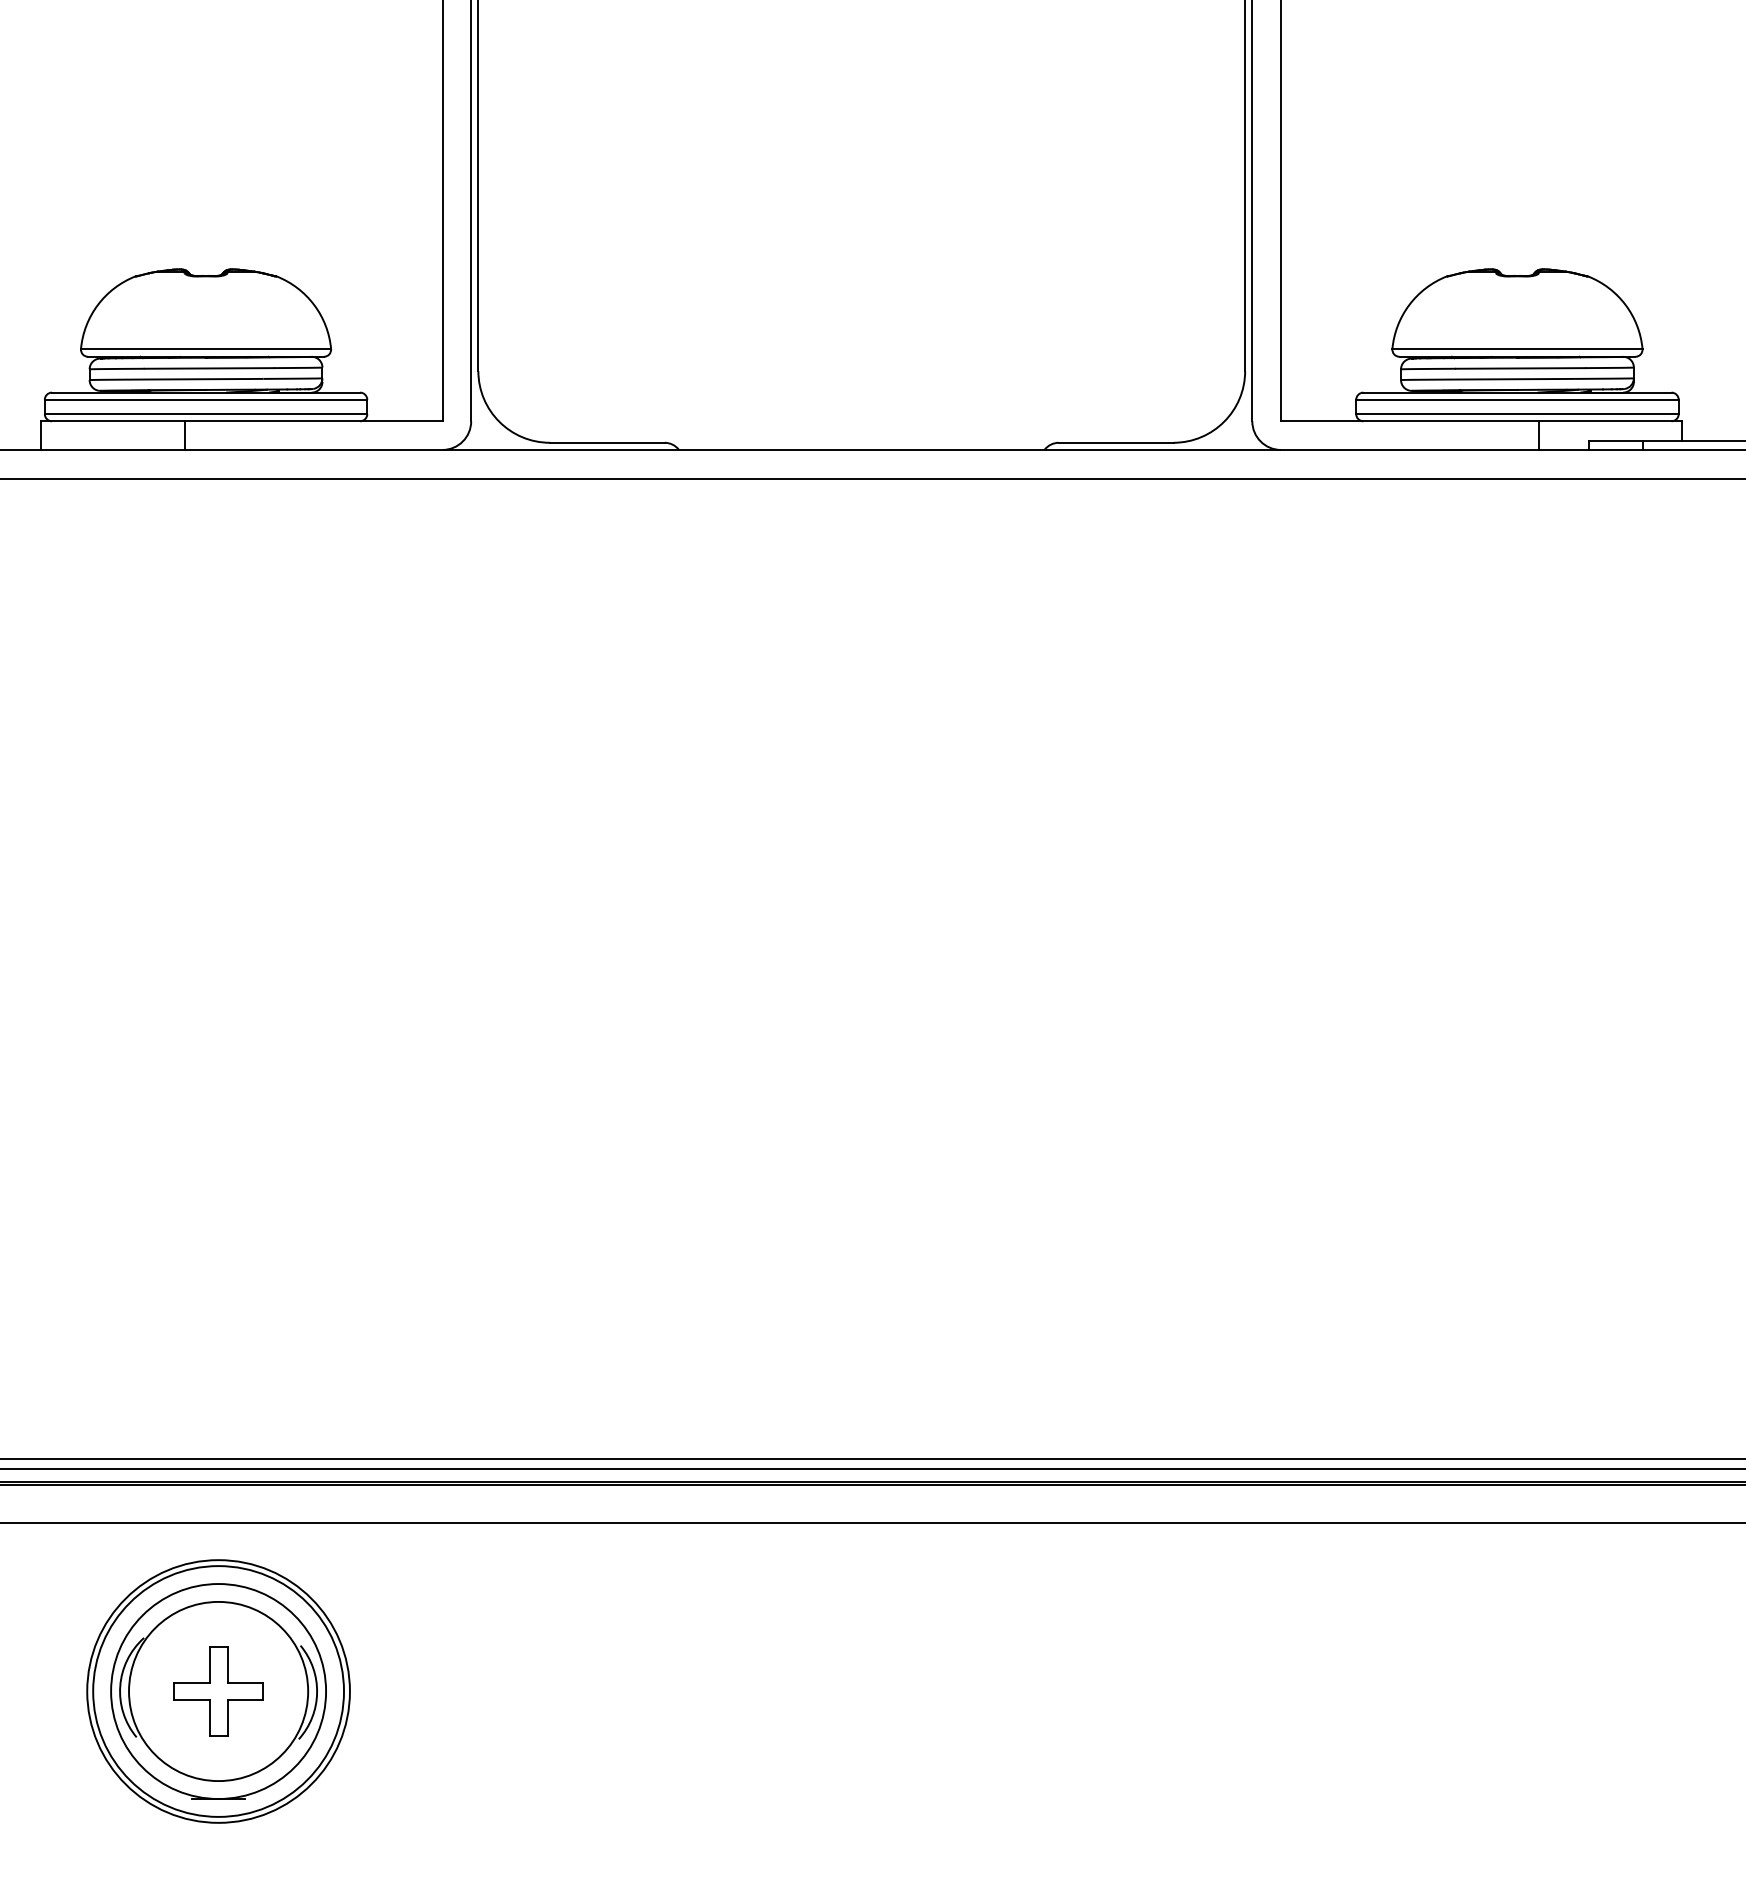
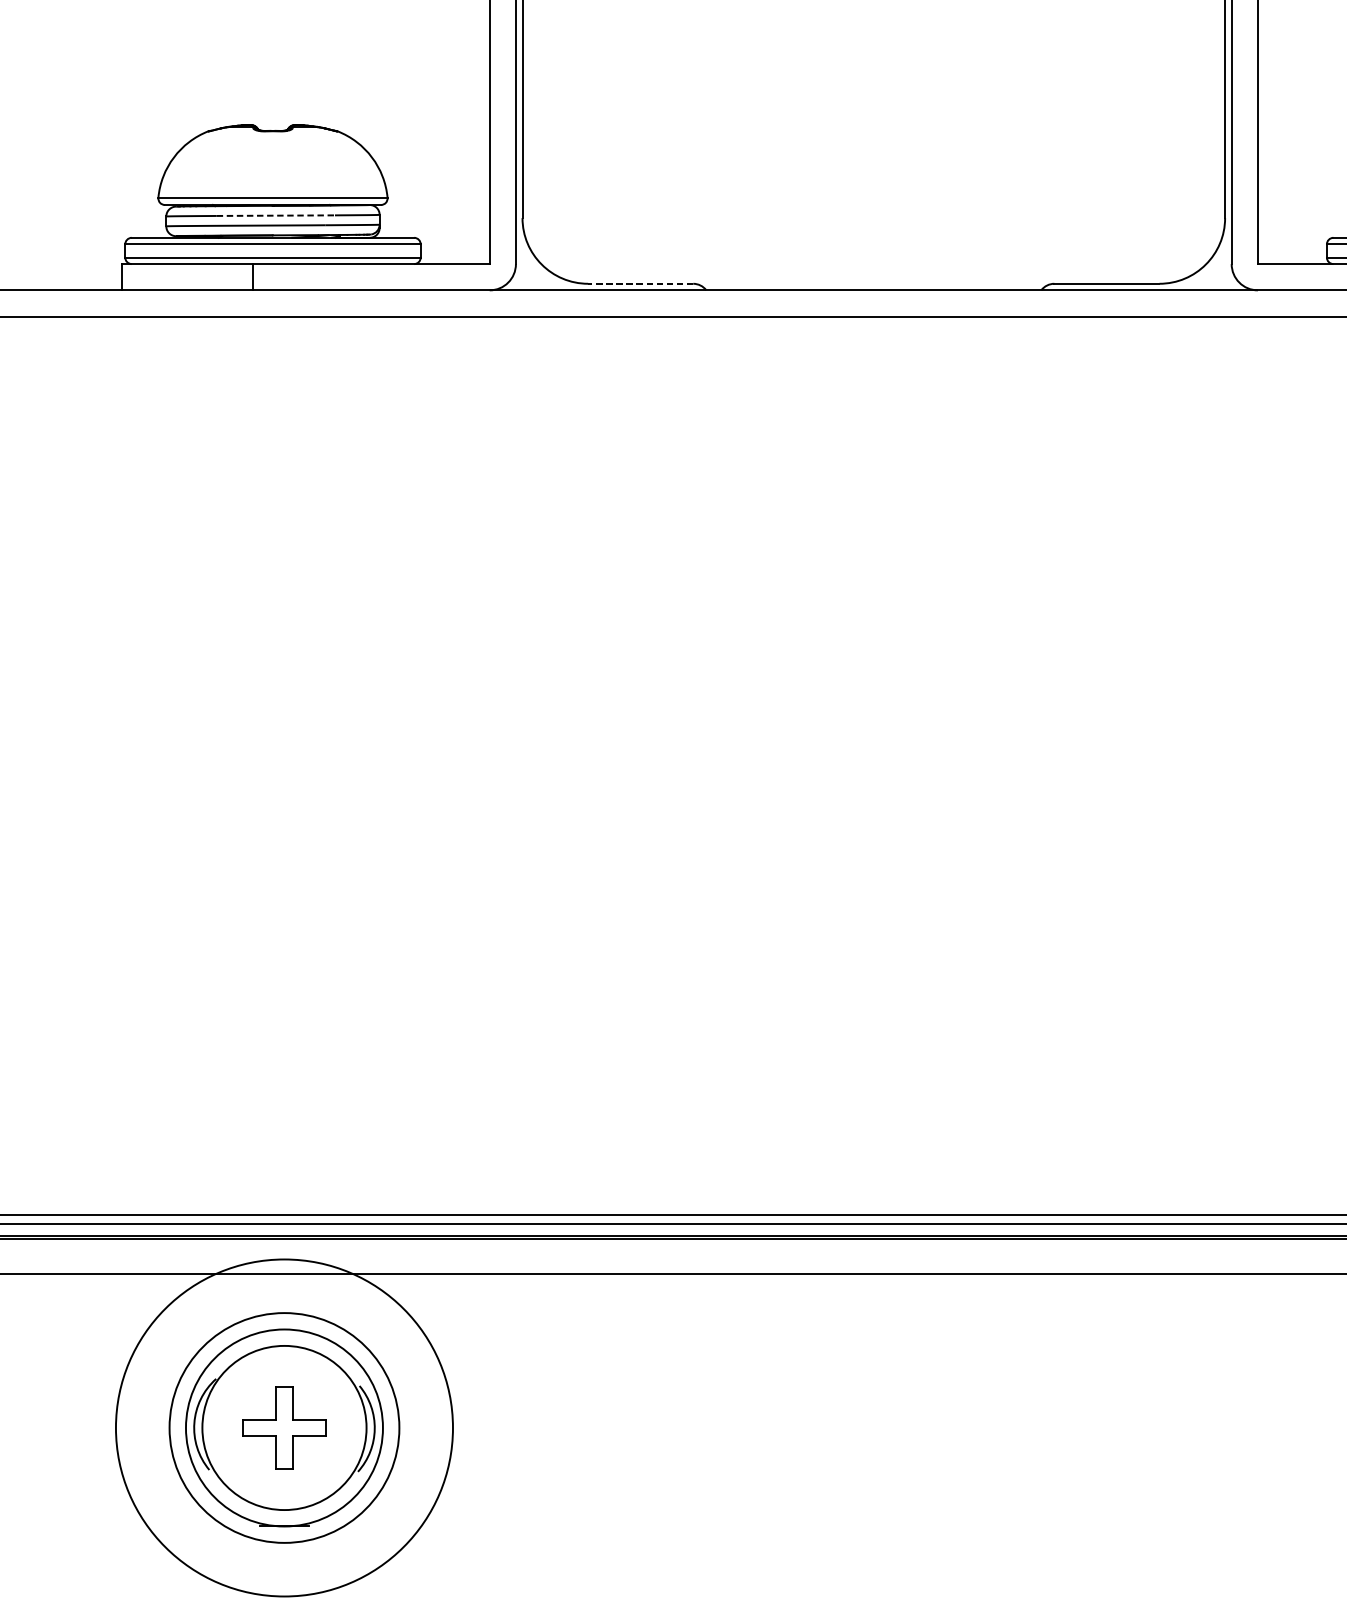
line: (209, 368) -> (276, 215), solid -> dashed
line: (606, 442) -> (639, 283), solid -> dashed
circle: (218, 1691) -> (284, 1427), size x1.4

